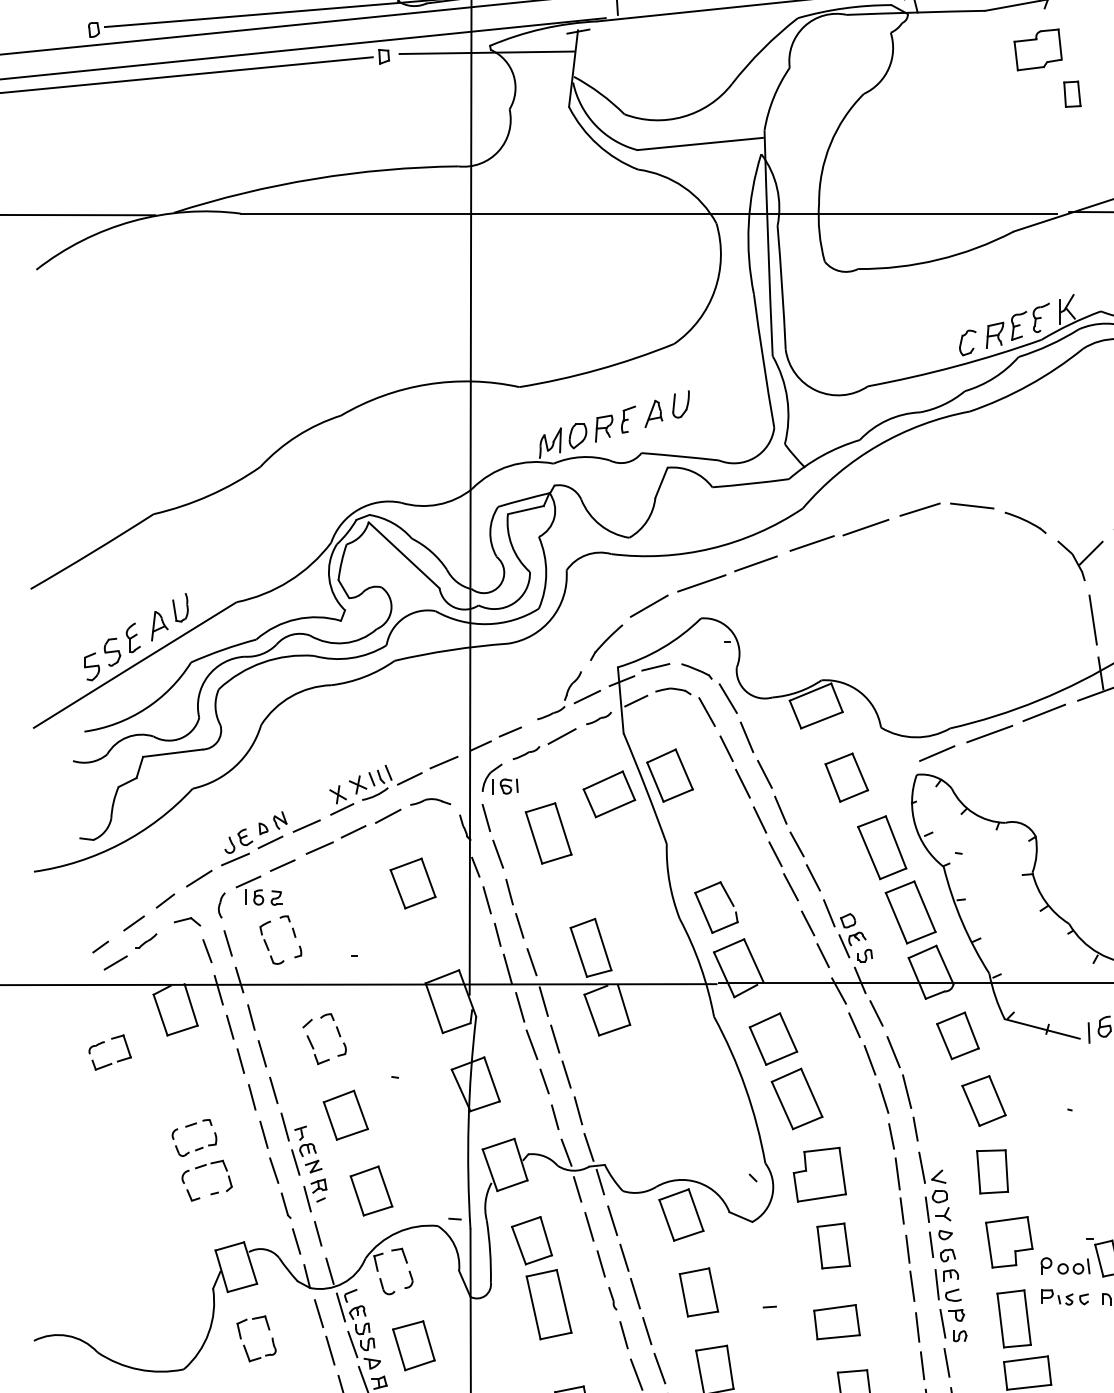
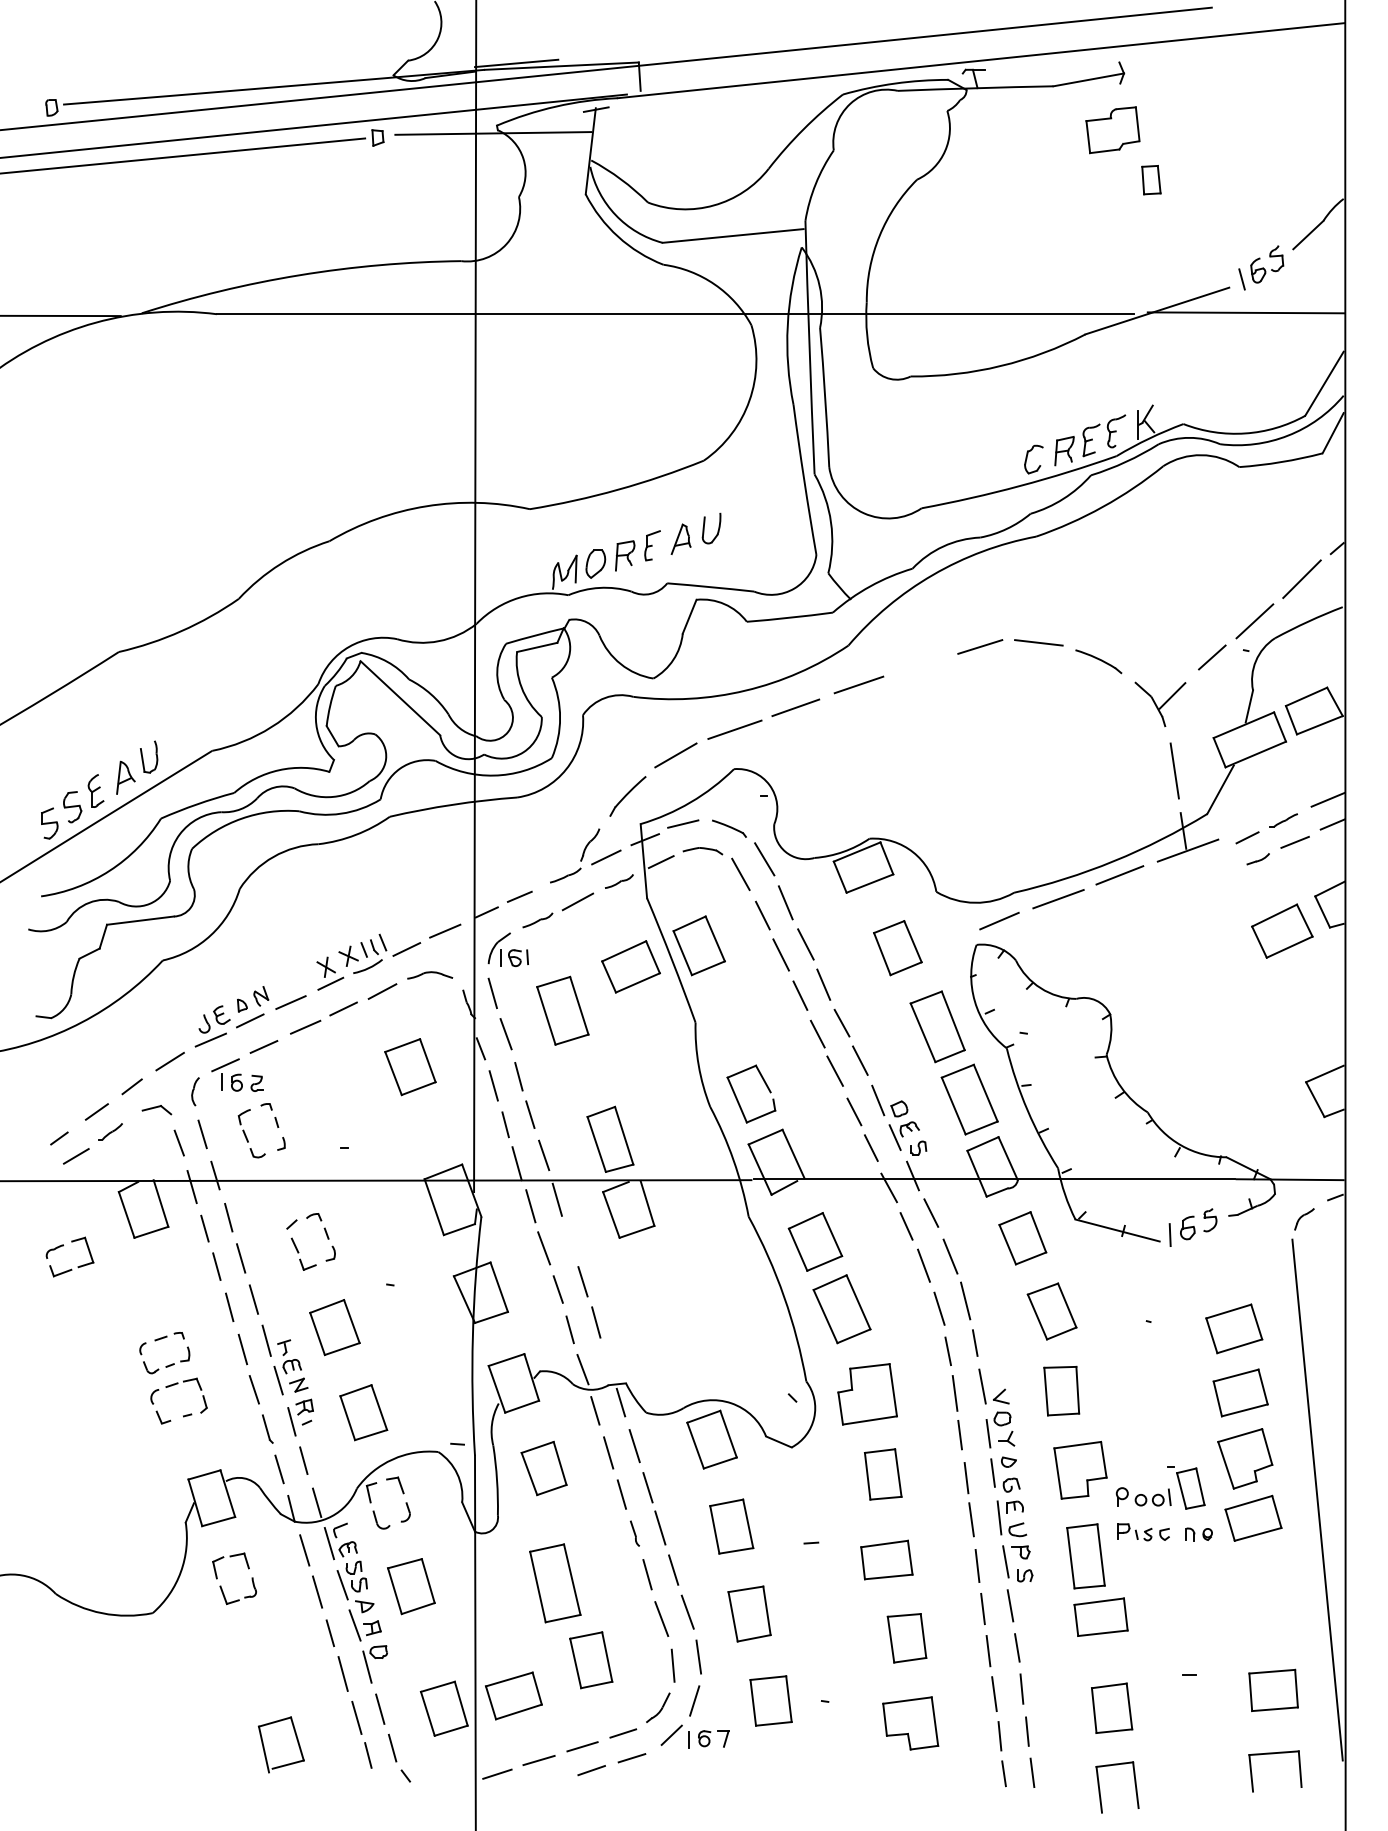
line: (866, 527) -> (919, 666), removed
line: (554, 1038) -> (569, 1241), removed
line: (589, 1147) -> (608, 1363), removed
part: (549, 1304) -> (555, 1583), moved

